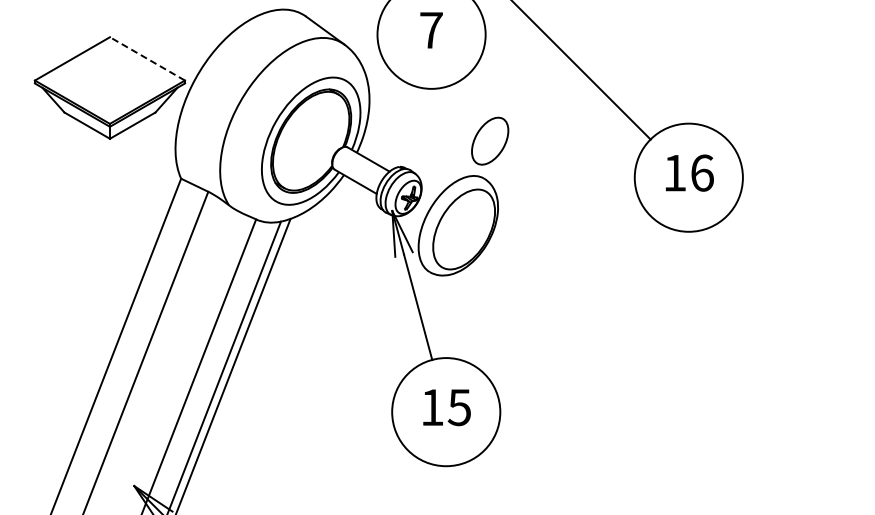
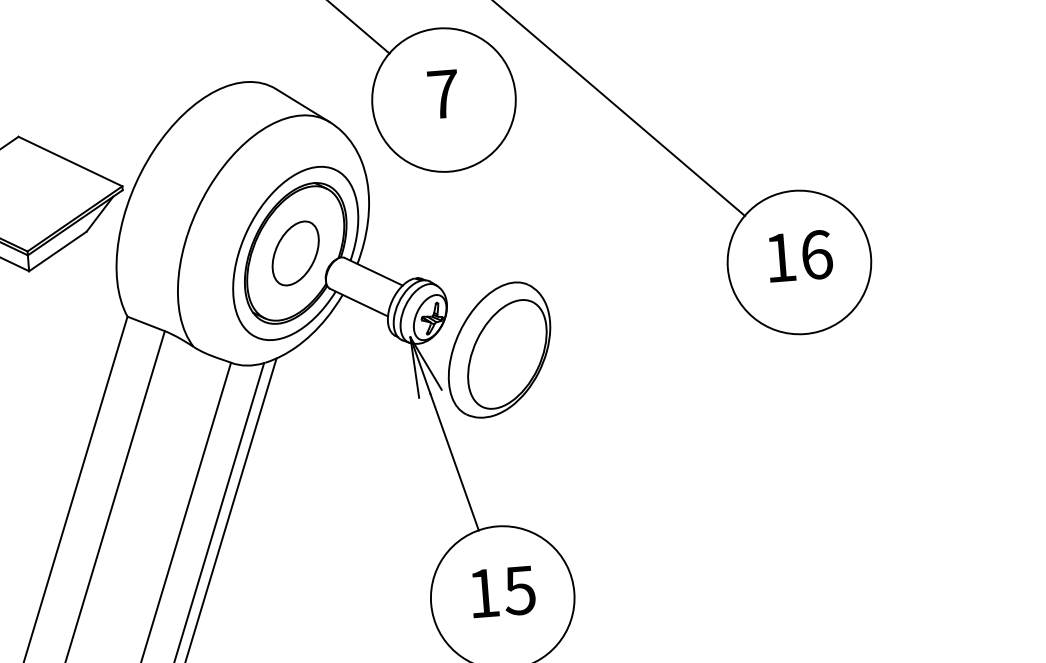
line: (147, 58) -> (70, 161), dashed -> solid
part: (490, 140) -> (296, 252), moved

